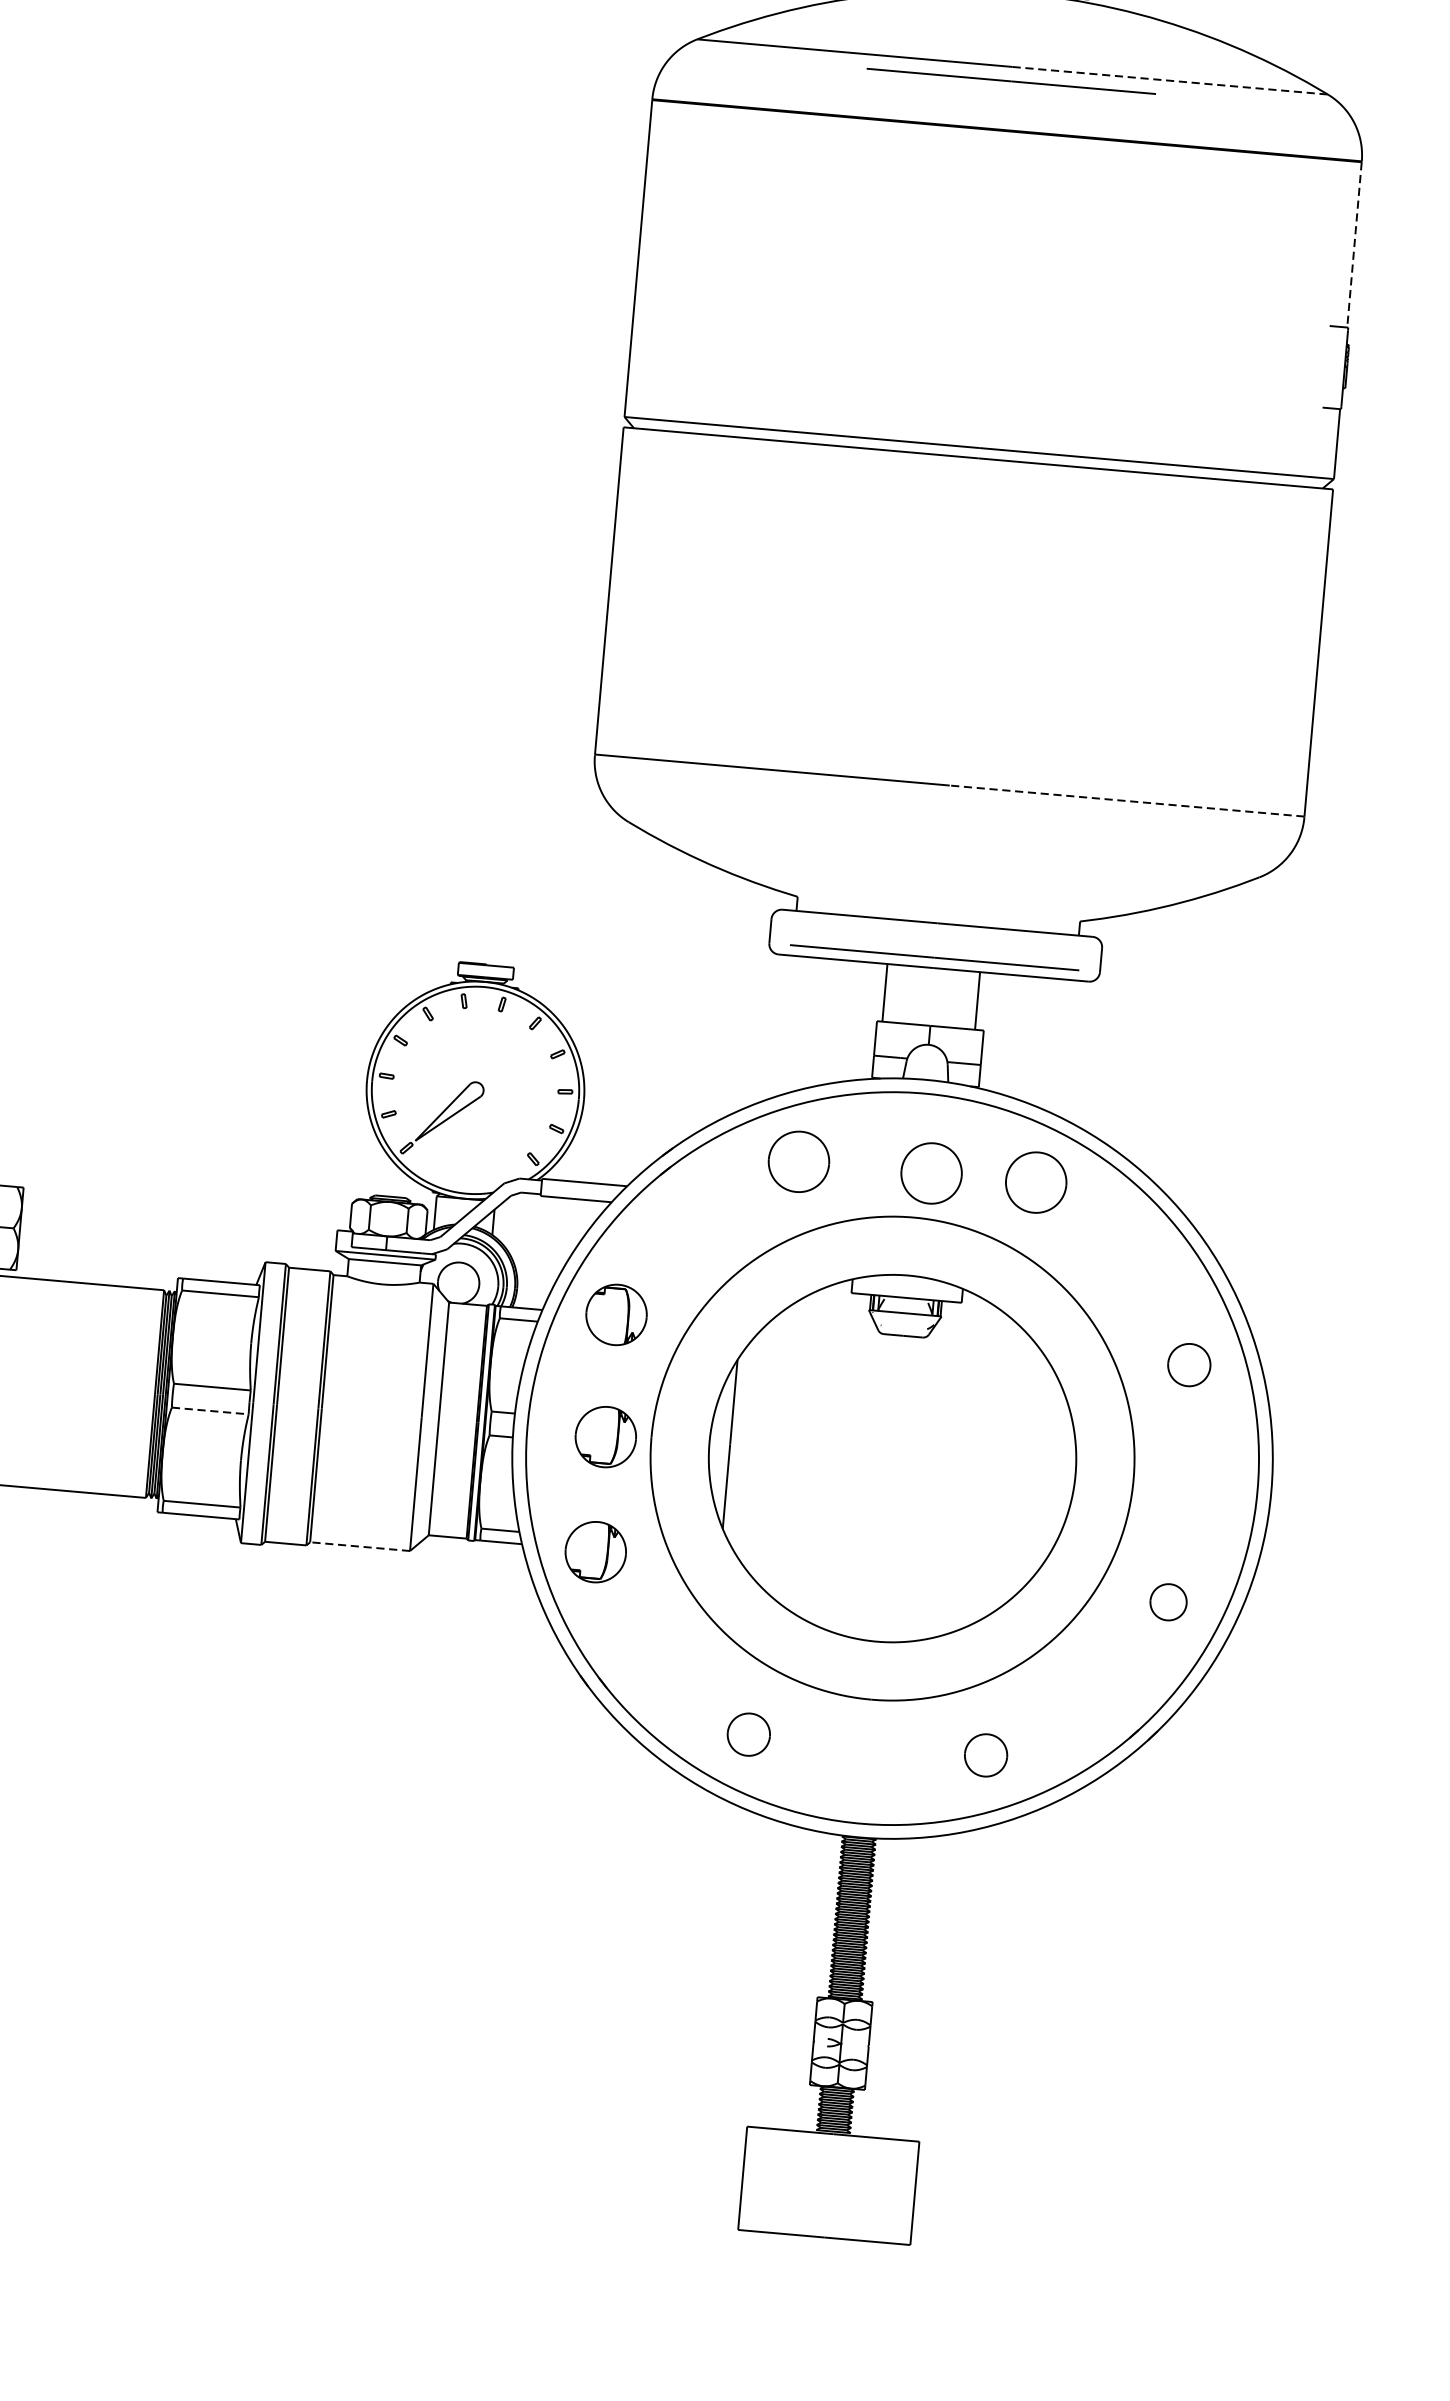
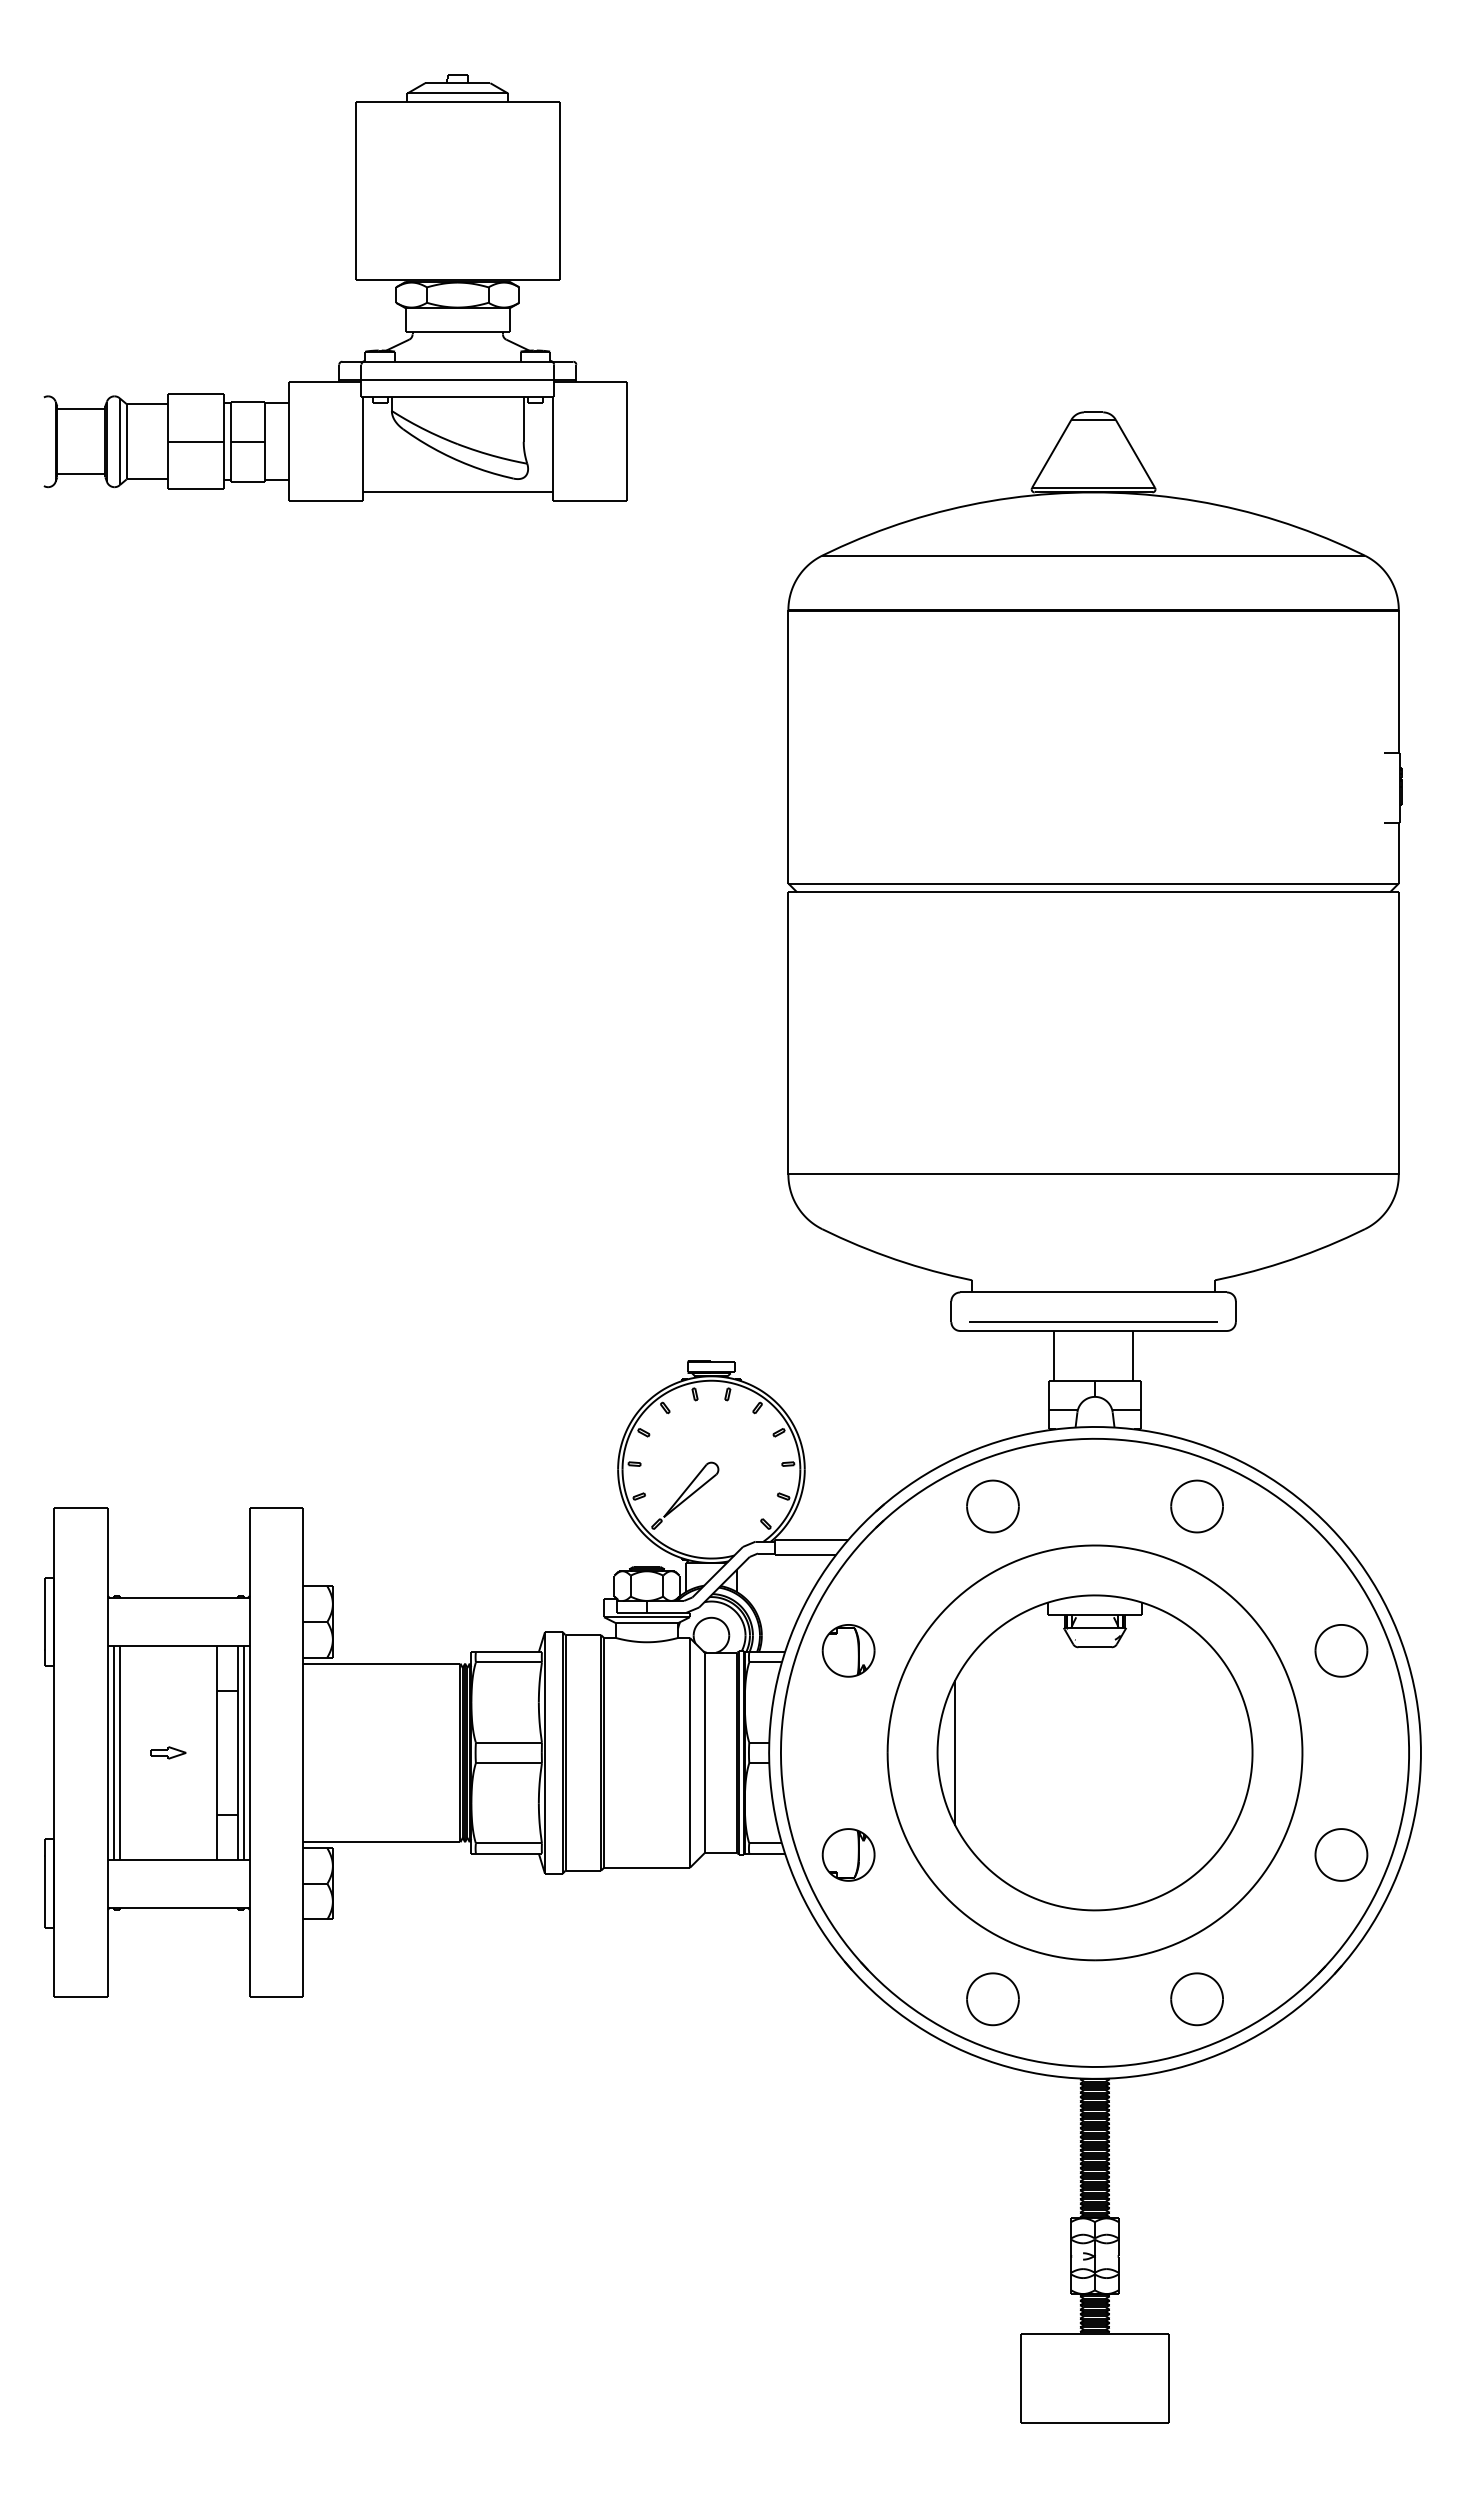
line: (1011, 80) -> (1093, 567), removed
line: (1170, 80) -> (1229, 555), dashed -> solid
line: (1354, 245) -> (1398, 682), dashed -> solid
line: (1127, 800) -> (1246, 1173), dashed -> solid
part: (930, 1173) -> (1106, 1506), removed
part: (1189, 1364) -> (1341, 1650), size x1.43
line: (210, 1411) -> (509, 1763), dashed -> solid
part: (605, 1436) -> (848, 1755), removed
line: (359, 1546) -> (646, 1867), dashed -> solid
part: (1168, 1601) -> (1341, 1854), size x1.67
part: (748, 1734) -> (992, 1999), size x1.43
part: (985, 1755) -> (1196, 1999), size x1.43

